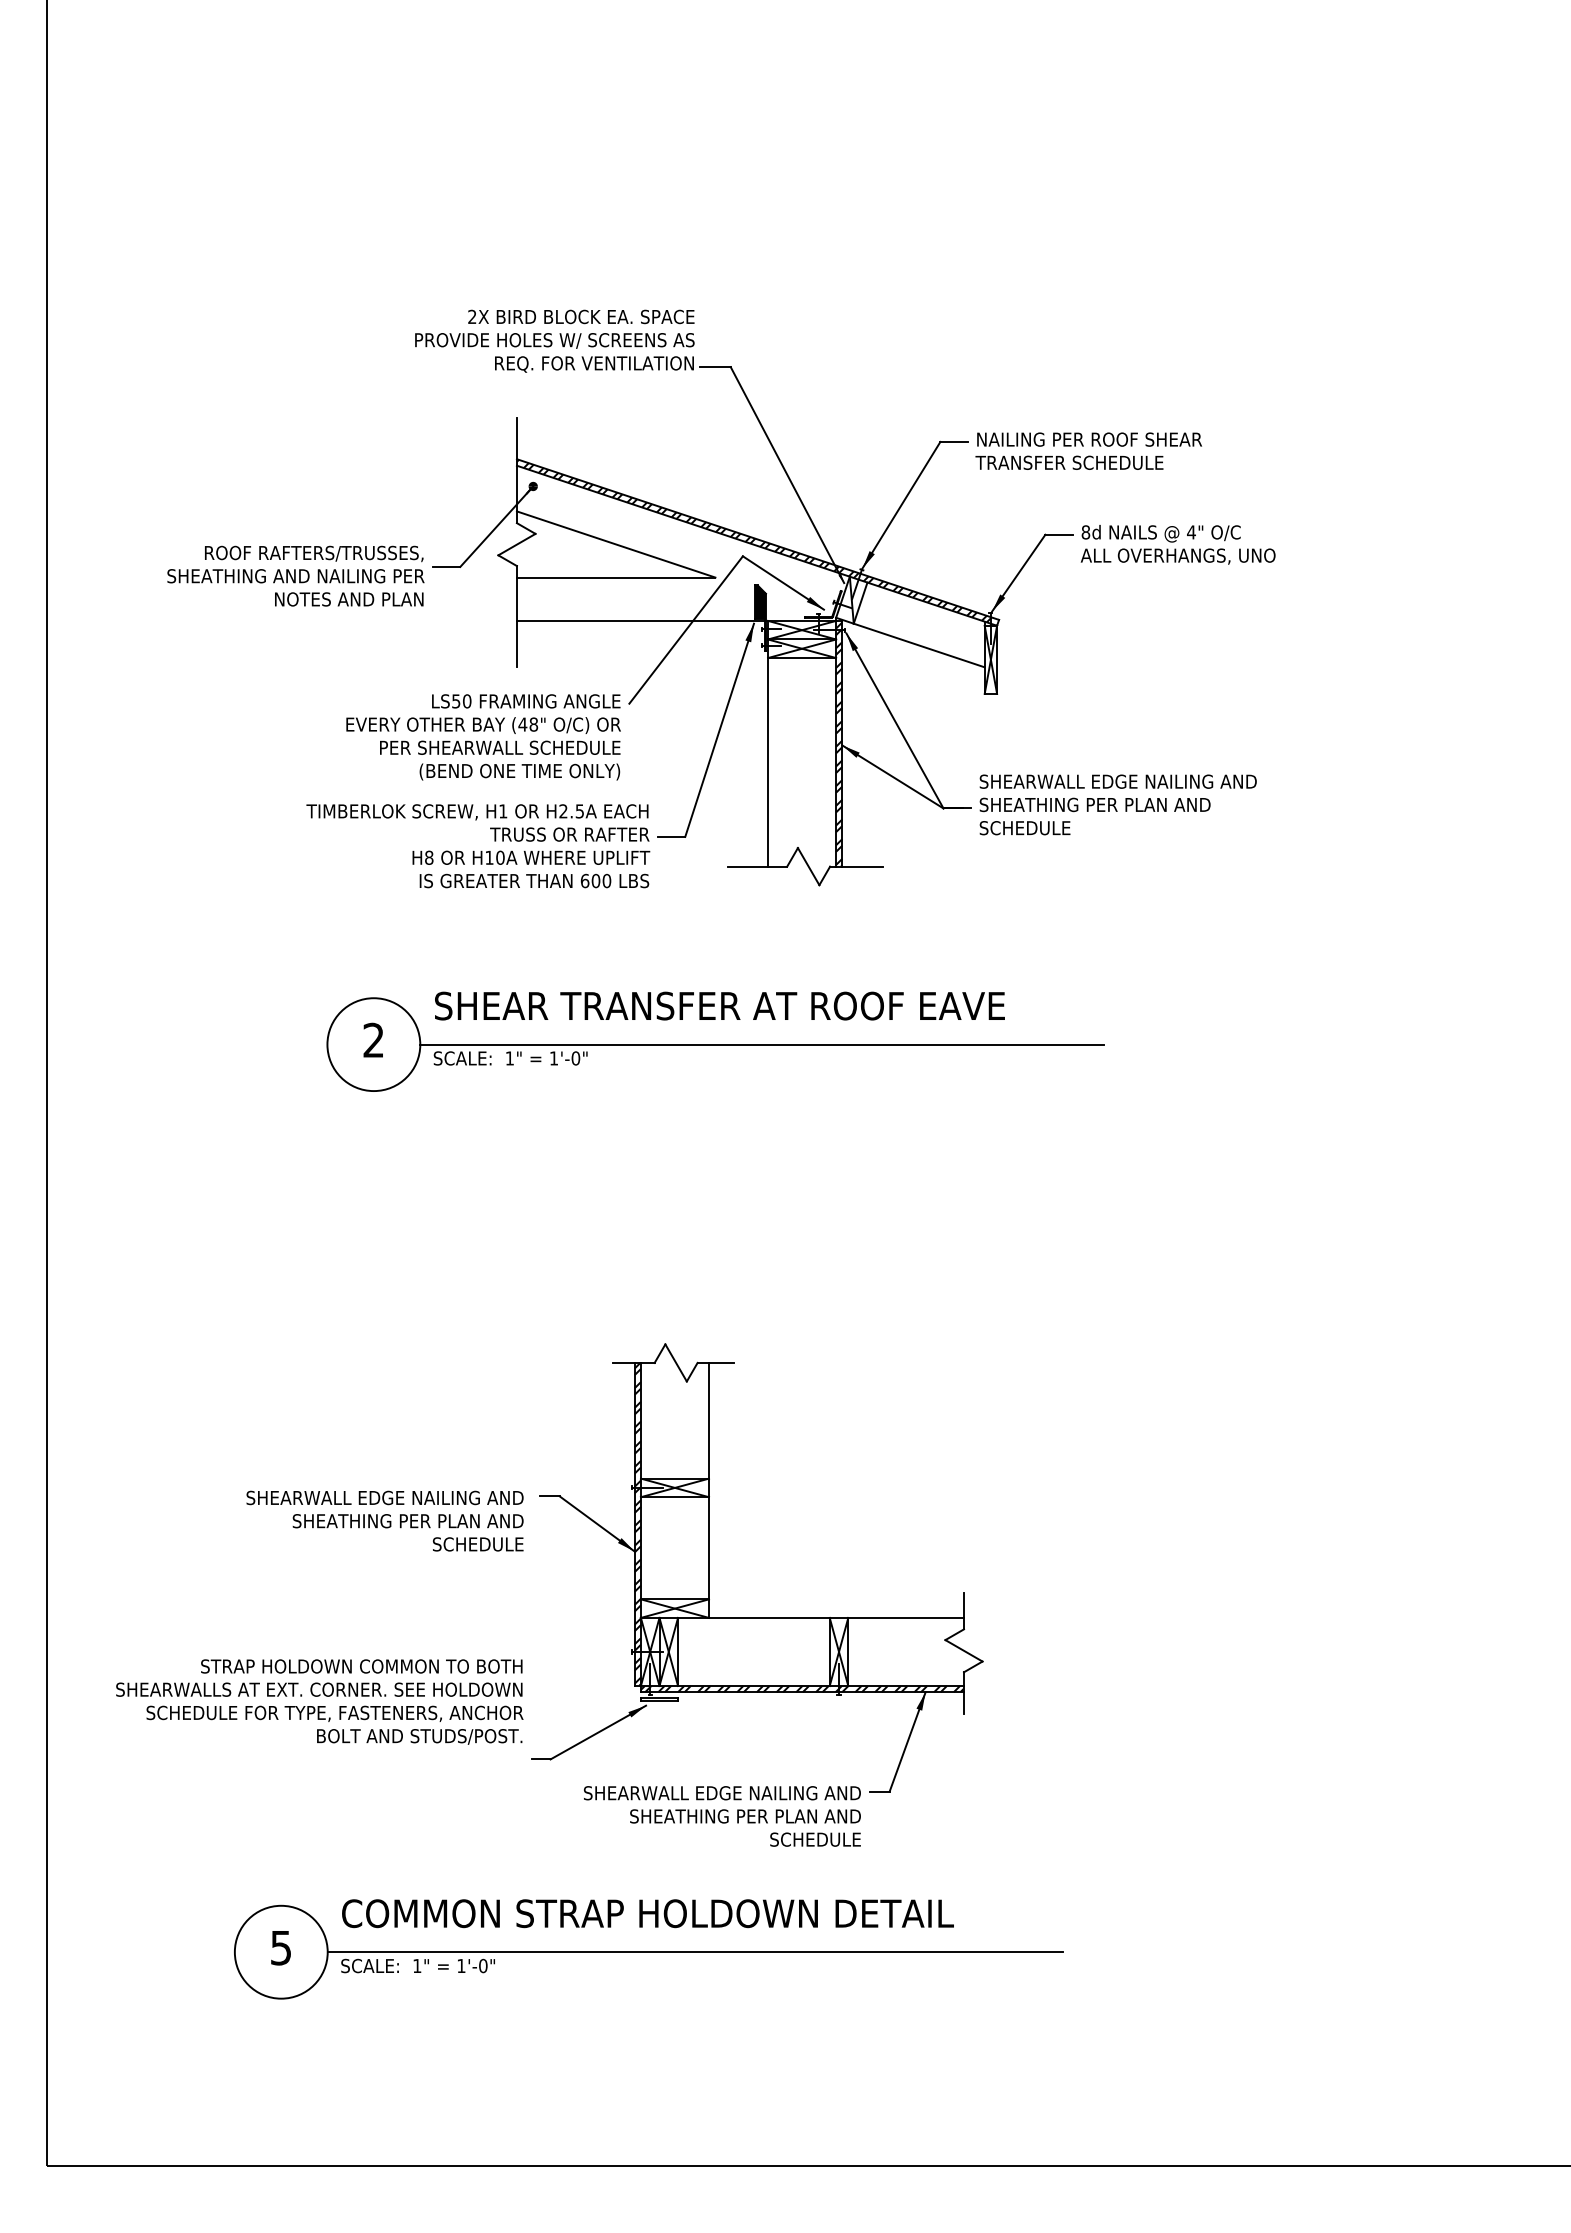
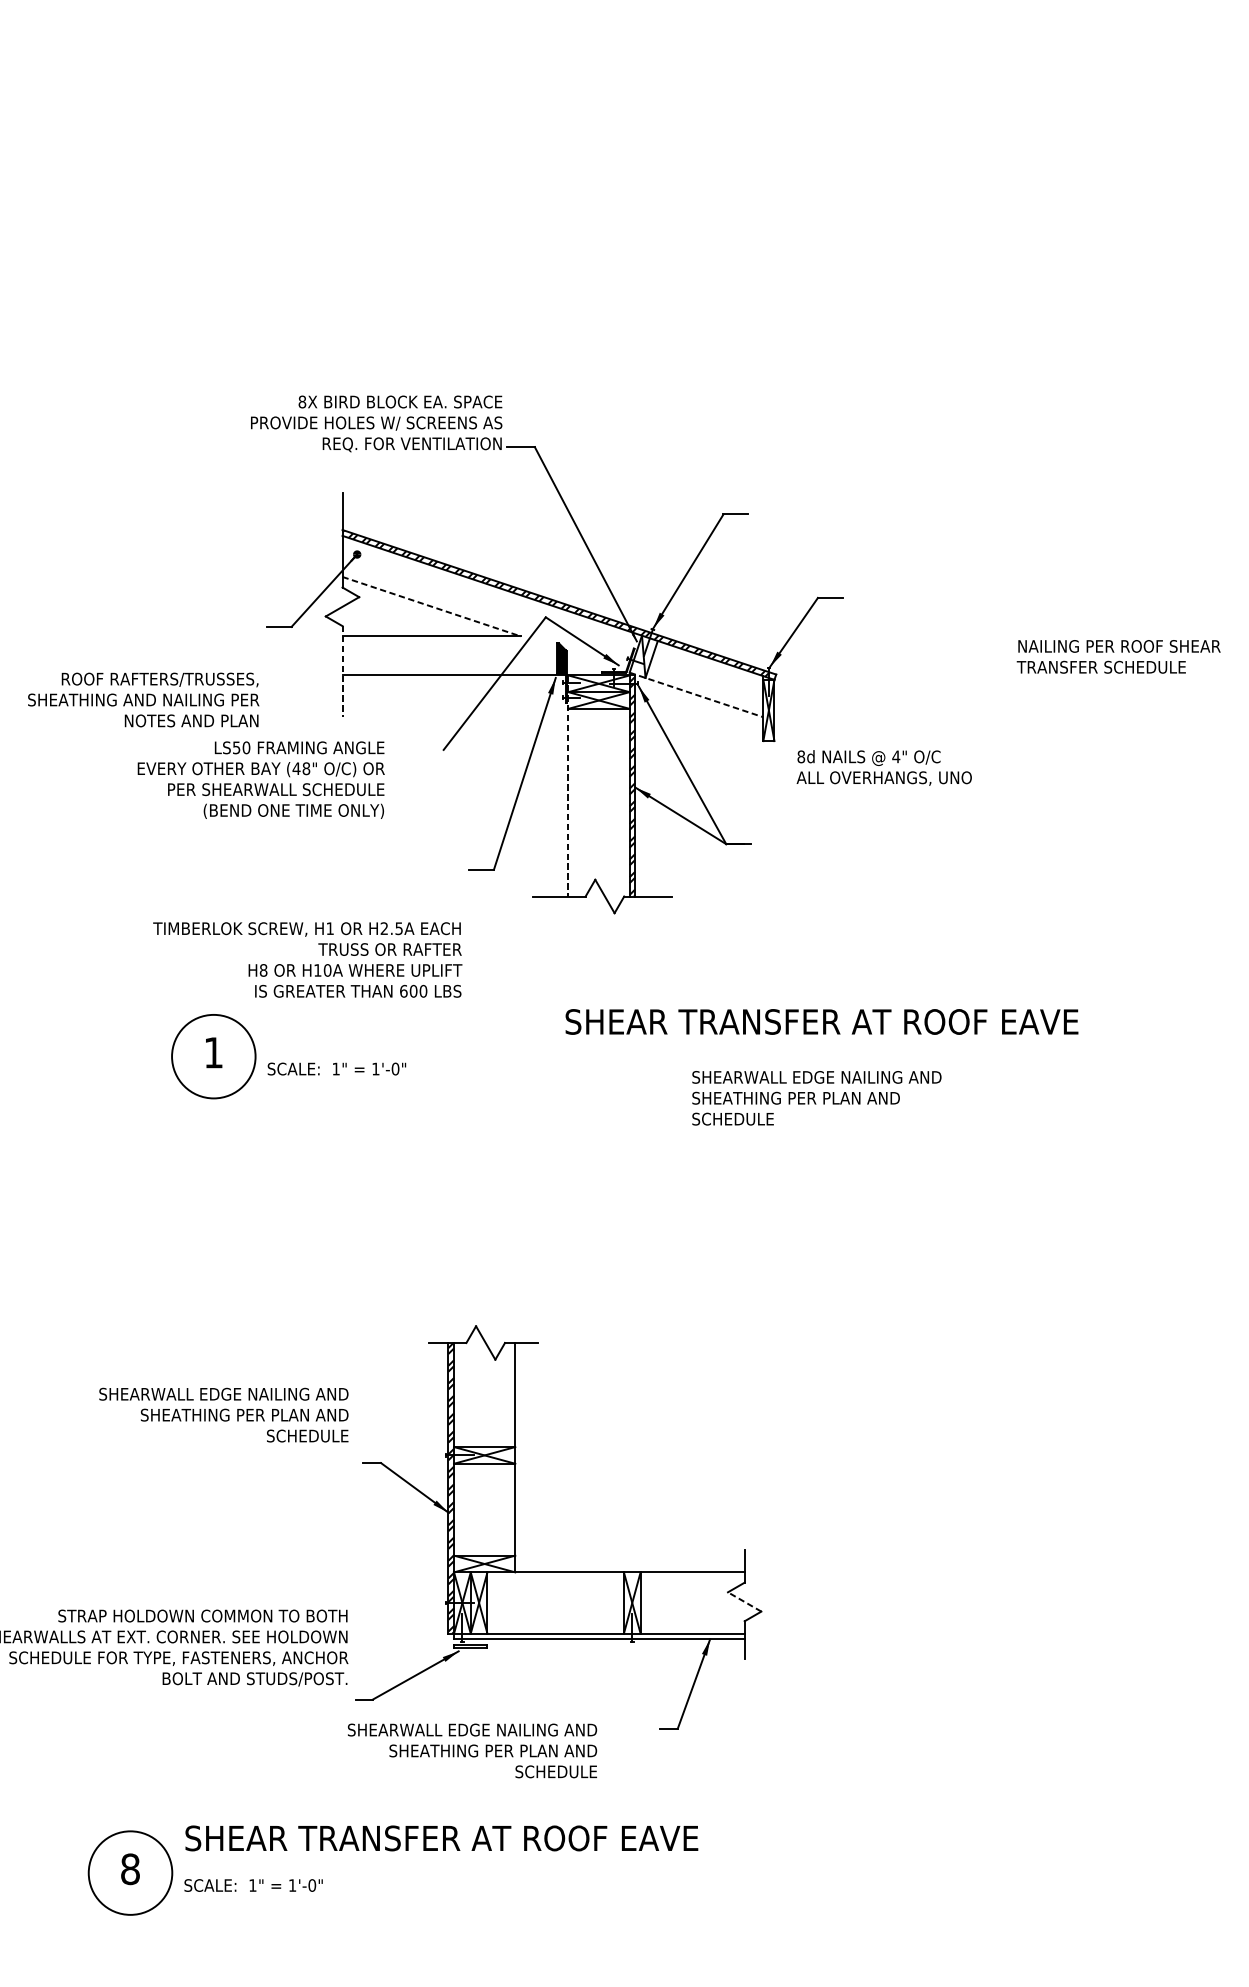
text: (472, 316) -> (302, 401), 2X -> 8X
text: (1088, 450) -> (1118, 656), moved
line: (616, 544) -> (432, 606), solid -> dashed
text: (1177, 544) -> (883, 767), moved
text: (295, 575) -> (143, 699), moved
line: (516, 616) -> (342, 671), solid -> dashed
line: (910, 642) -> (696, 694), solid -> dashed
text: (483, 737) -> (261, 780), moved
line: (768, 743) -> (568, 785), solid -> dashed
text: (1117, 804) -> (816, 1097), moved
text: (478, 846) -> (307, 960), moved
text: (719, 1005) -> (821, 1021), moved
text: (373, 1039) -> (213, 1052), 2 -> 1
line: (762, 1044) -> (563, 1056), removed
text: (384, 1520) -> (223, 1414), moved
line: (963, 1650) -> (744, 1601), solid -> dashed
hatch: (801, 1689) -> (598, 1636), removed
text: (722, 1816) -> (472, 1751), moved
text: (647, 1913) -> (459, 1838), COMMON STRAP HOLDOWN DETAIL -> SHEAR TRANSFER AT ROOF EAVE
text: (280, 1947) -> (129, 1868), 5 -> 8
line: (695, 1952) -> (503, 1873), removed

